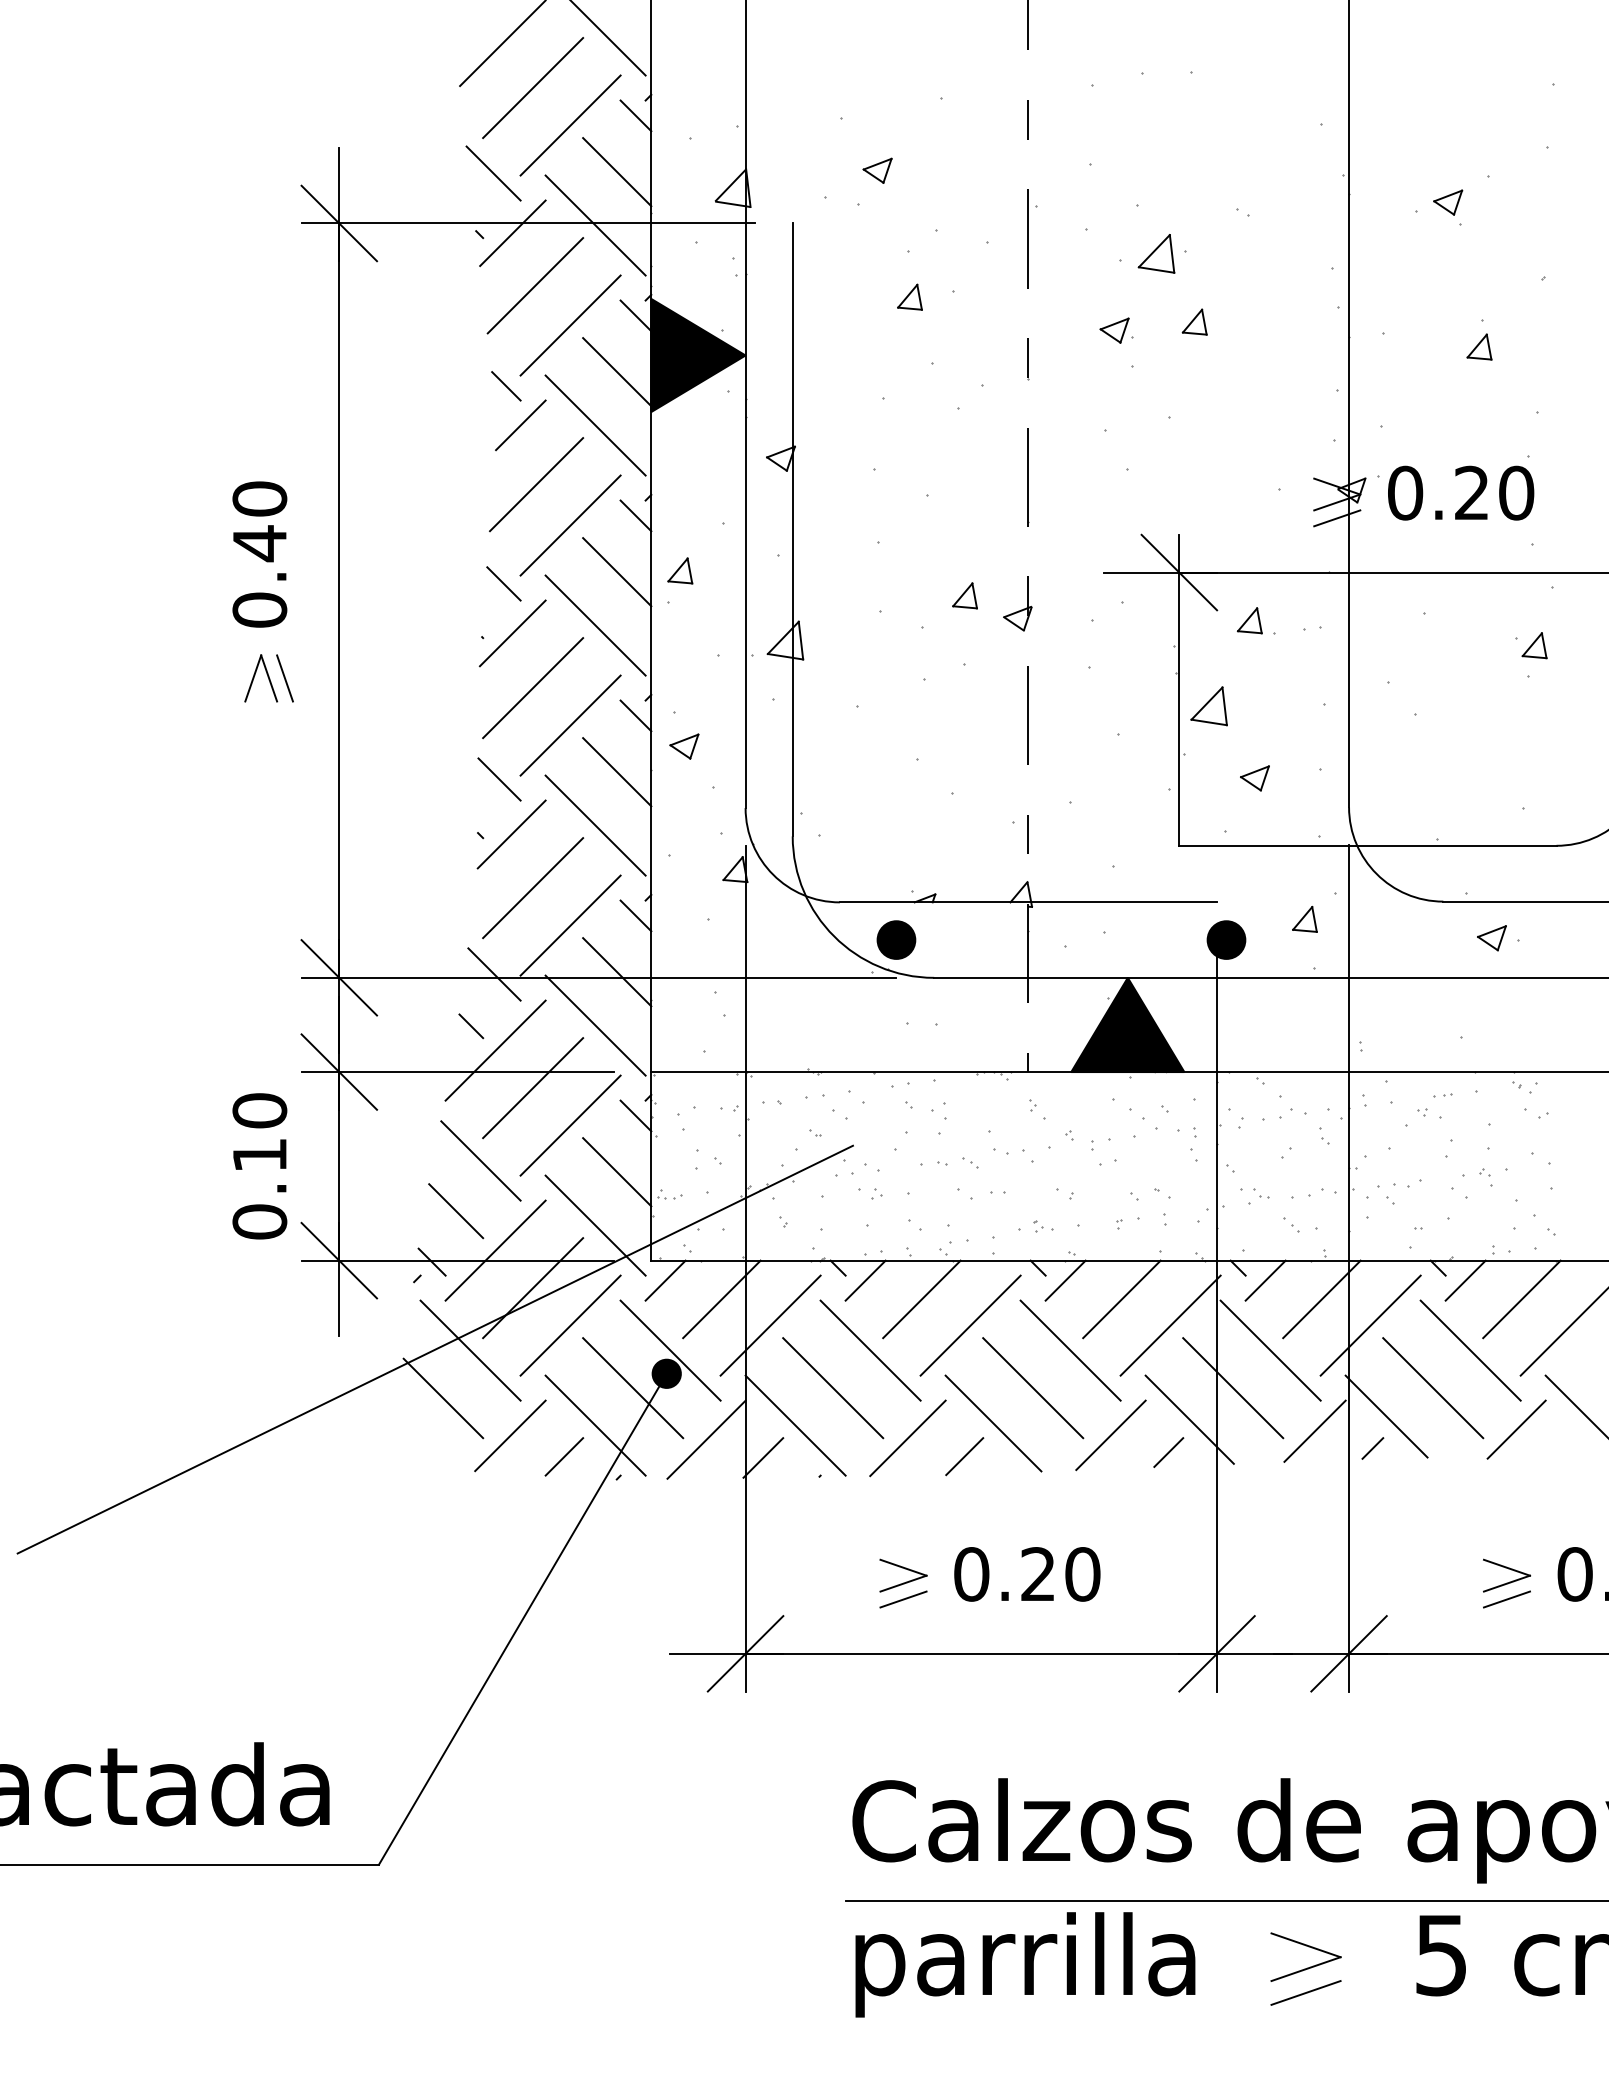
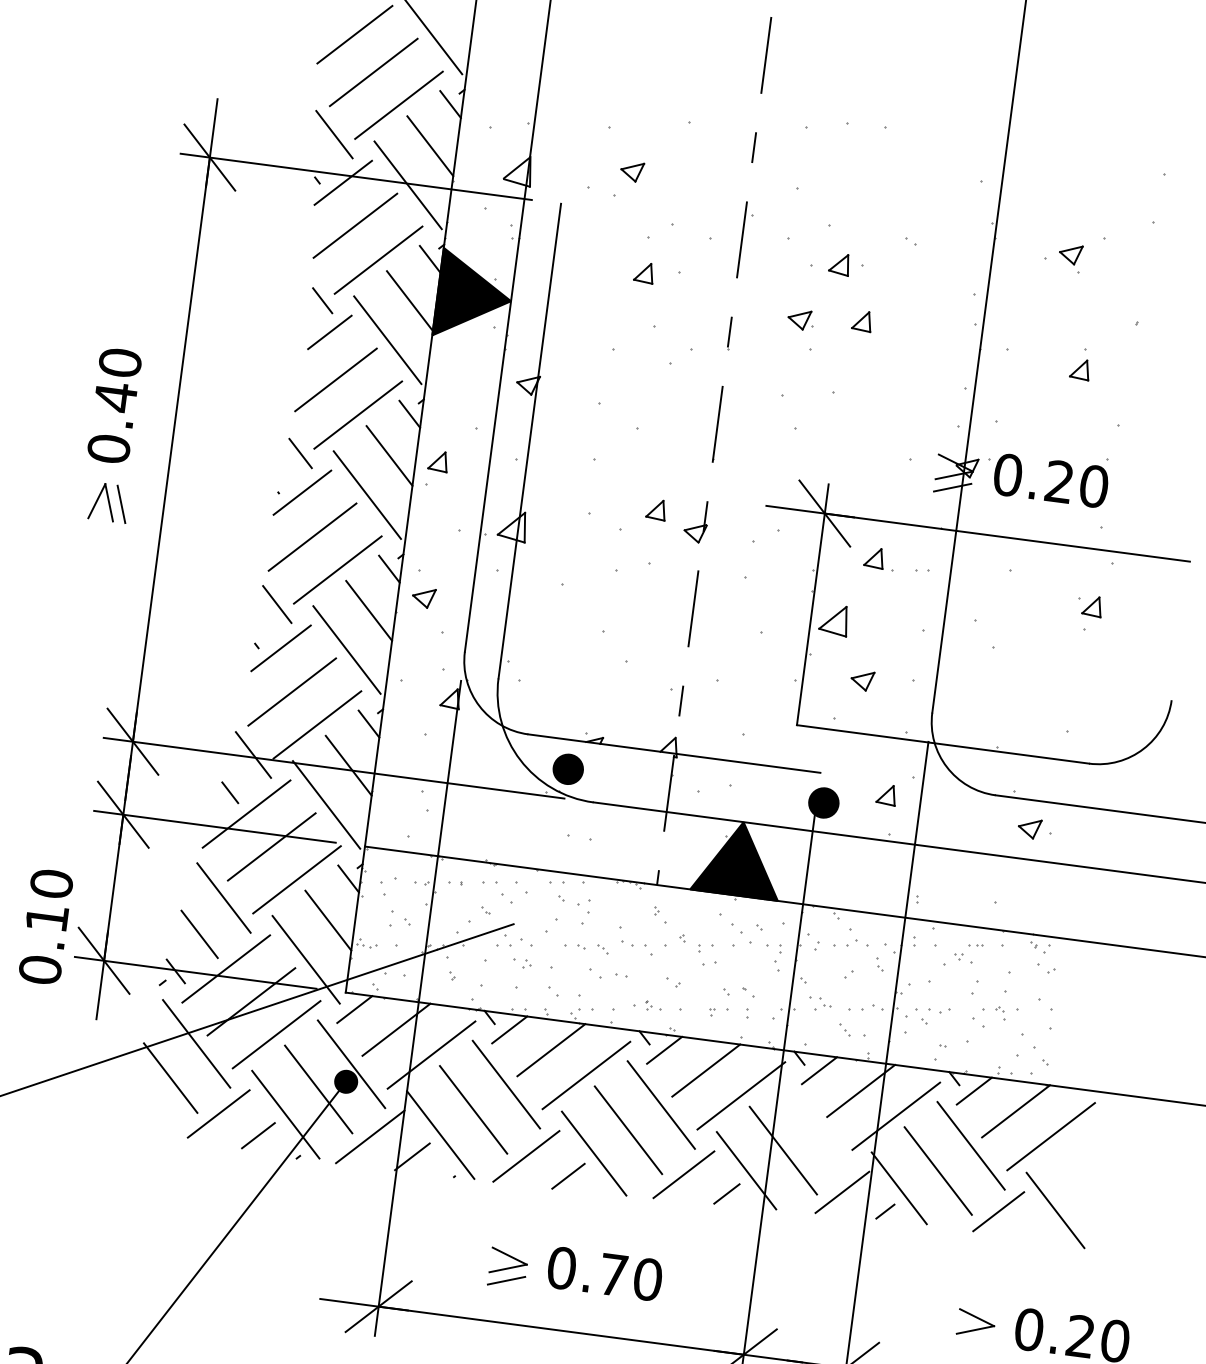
part: (1156, 253) -> (839, 264), size x0.7
text: (259, 1166) -> (45, 926), moved
line: (1270, 1350) -> (816, 1125), removed
text: (1037, 1573) -> (612, 1274), 0.20 -> 0.70
line: (1506, 1599) -> (973, 1342), removed

